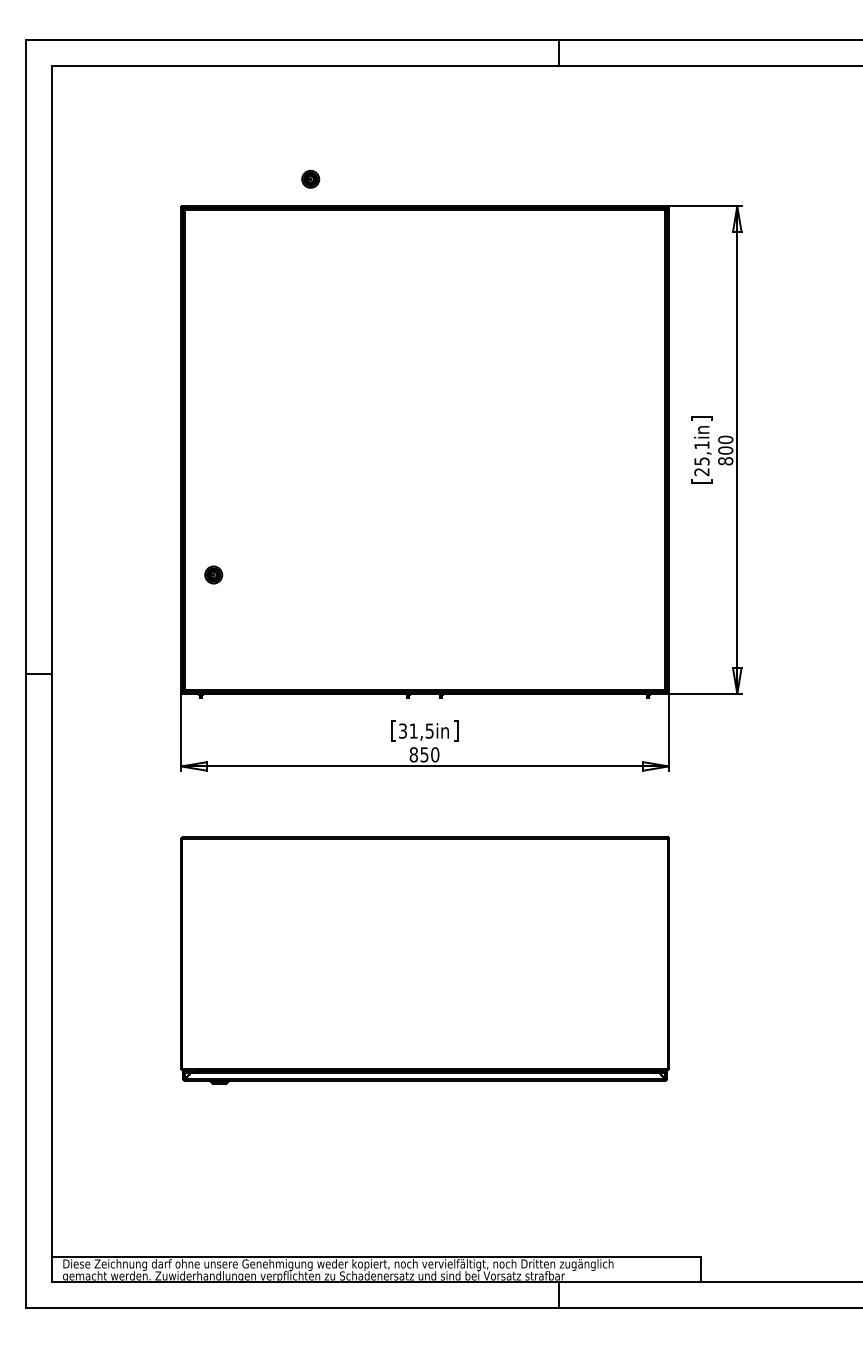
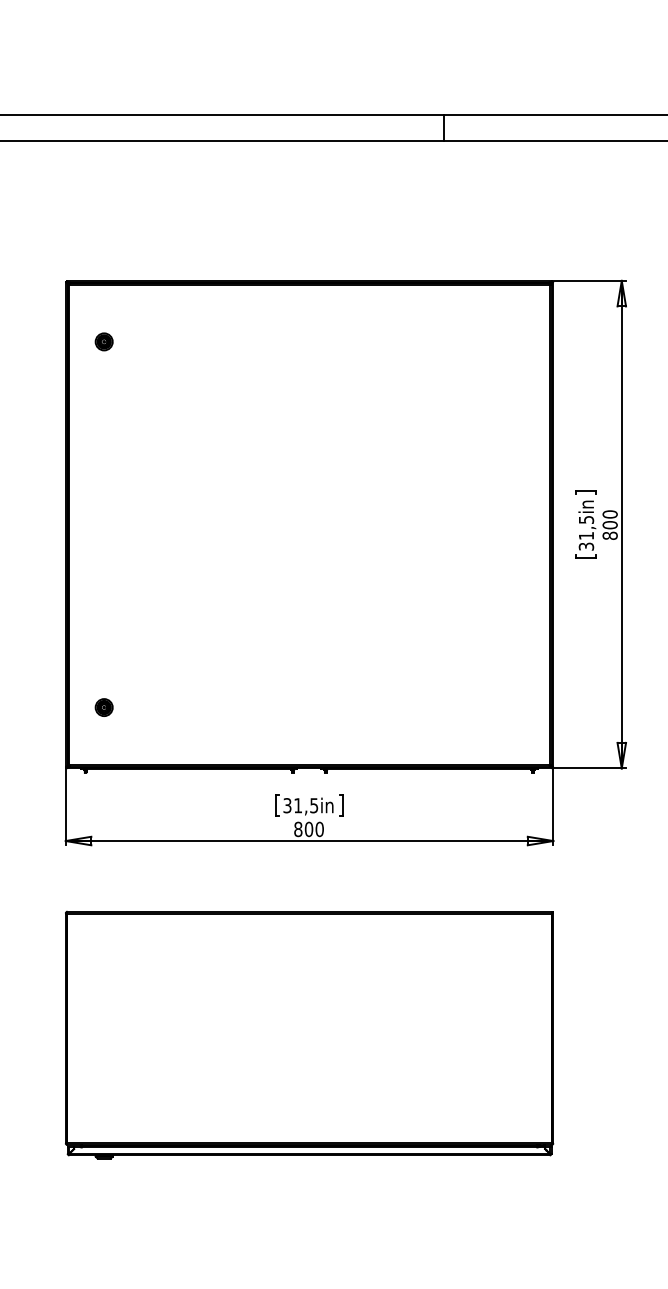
part: (310, 178) -> (103, 341), moved
text: (701, 458) -> (585, 533), 25,1in -> 31,5in
part: (213, 574) -> (103, 707), moved
text: (424, 754) -> (308, 829), 850 -> 800

